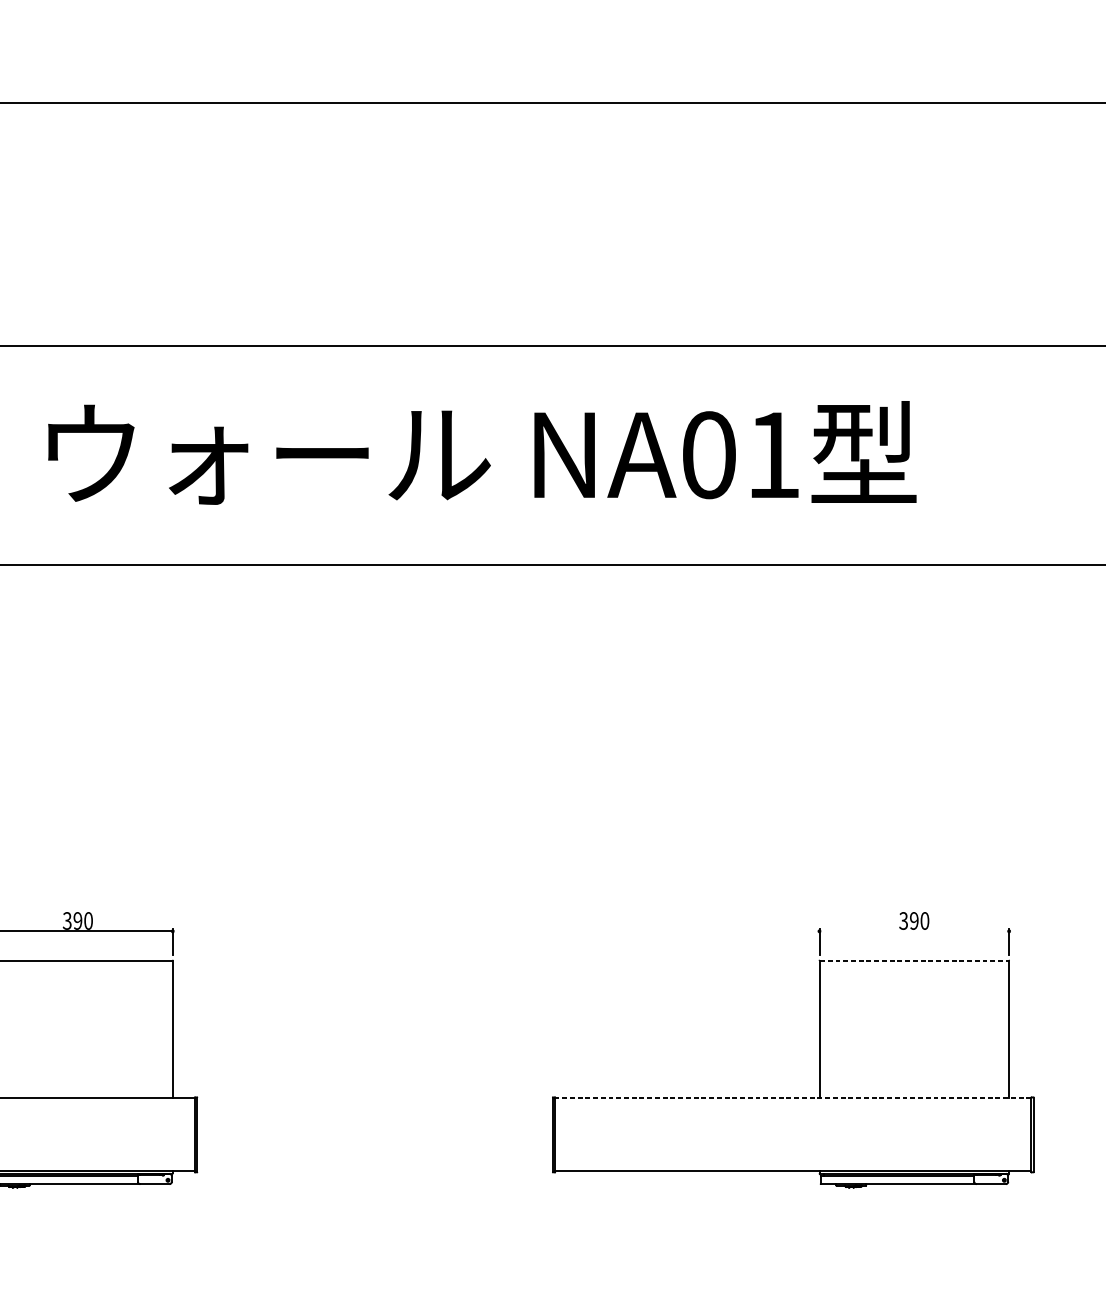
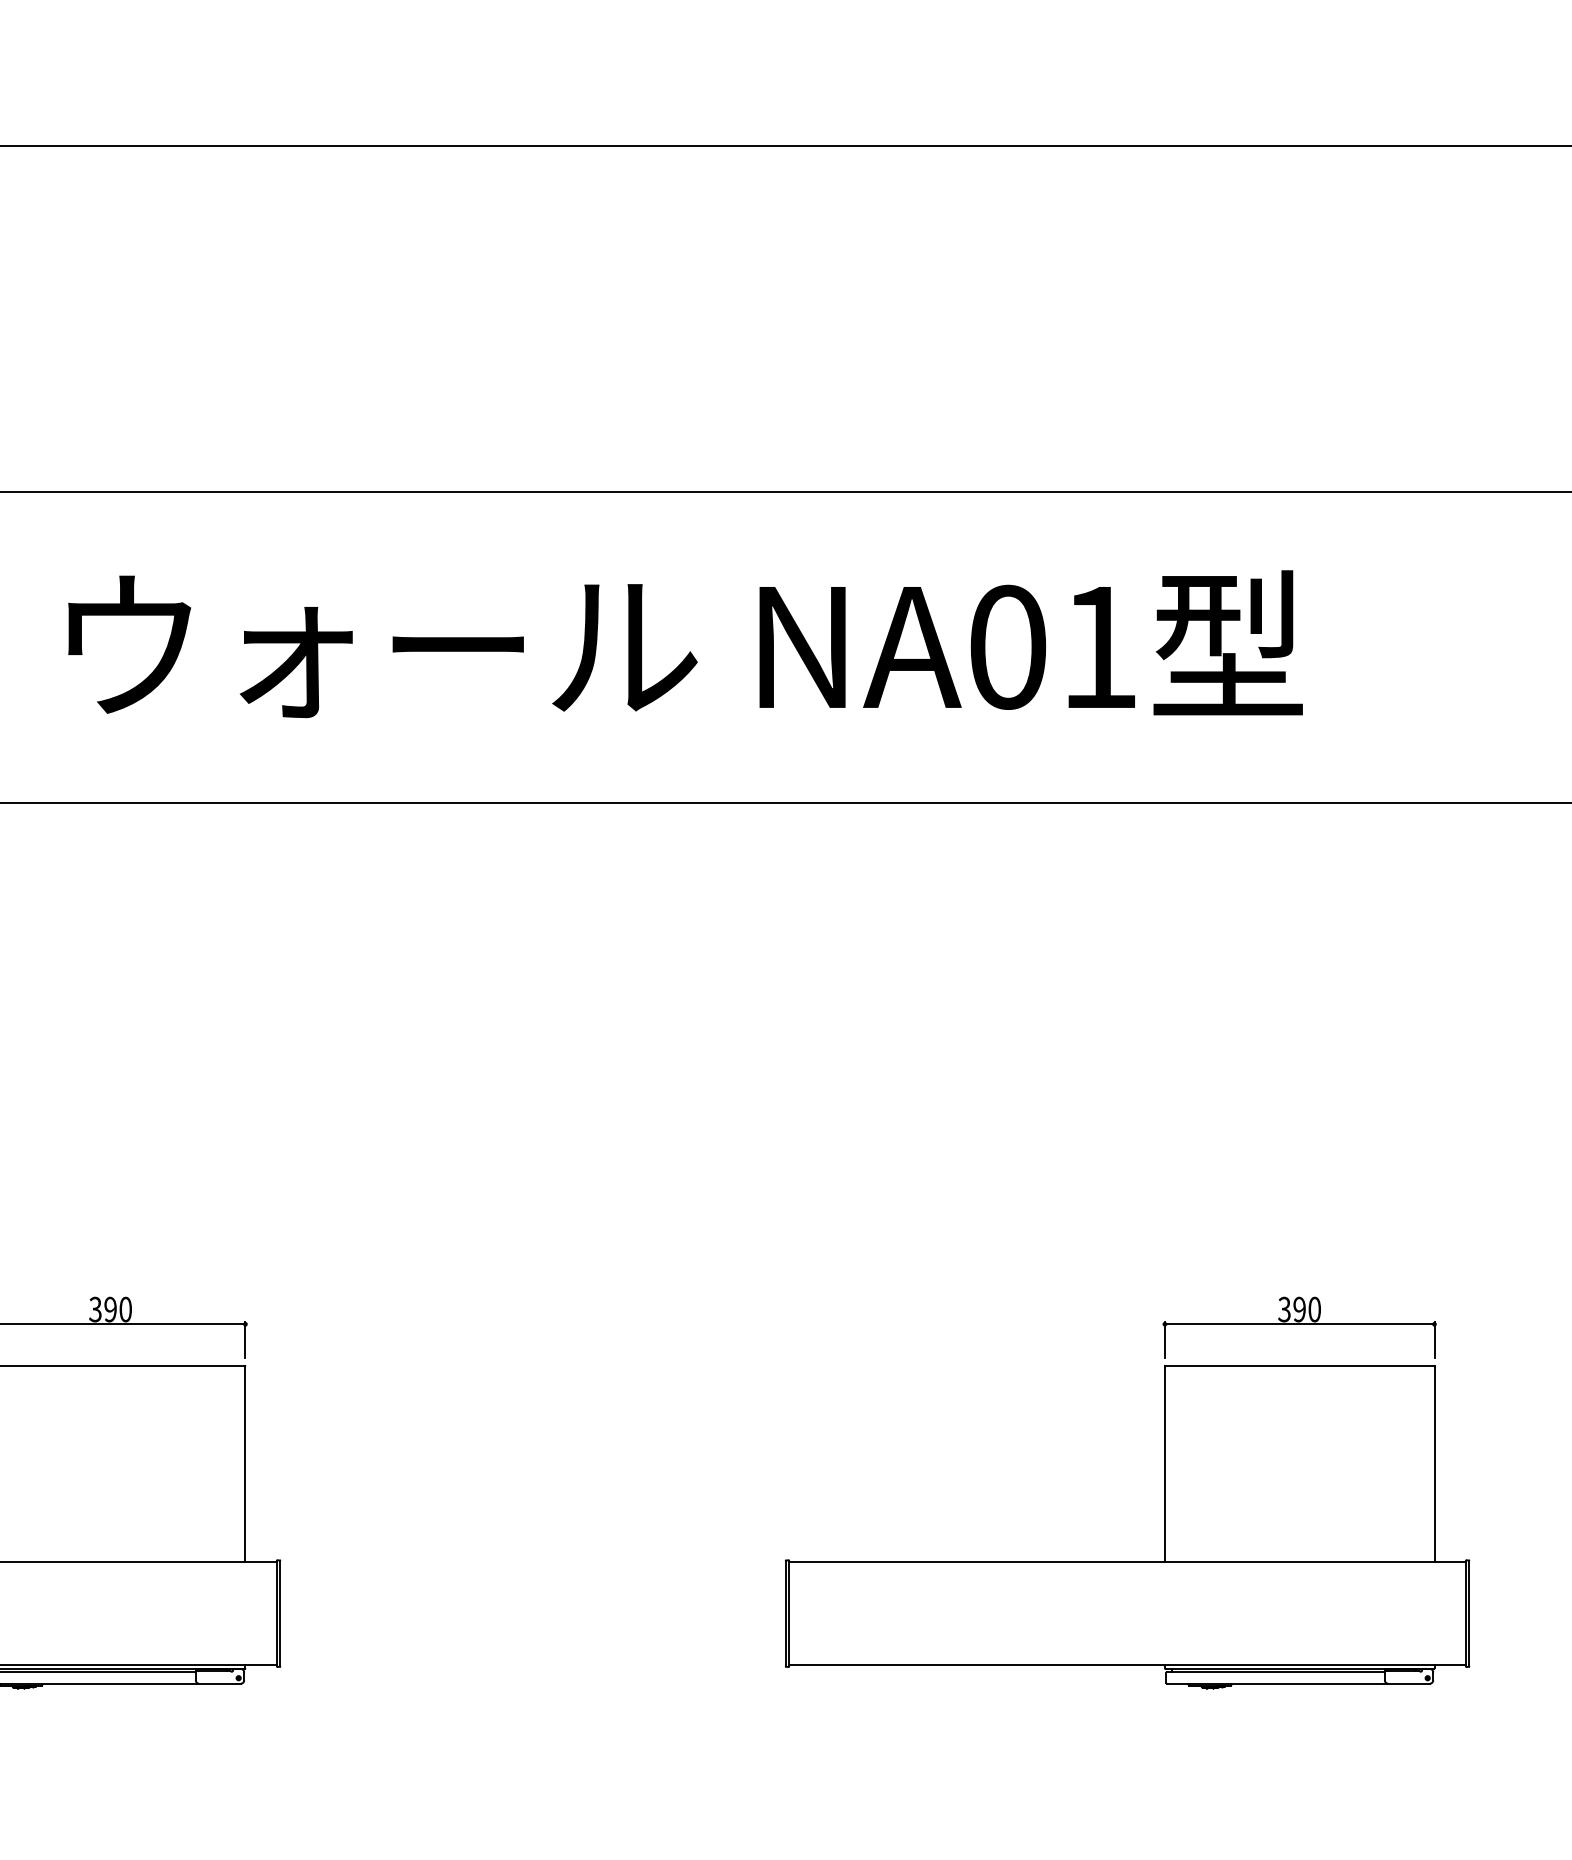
line: (914, 931) -> (1299, 1324), added
line: (914, 960) -> (1300, 1365), dashed -> solid
line: (793, 1098) -> (1127, 1561), dashed -> solid

